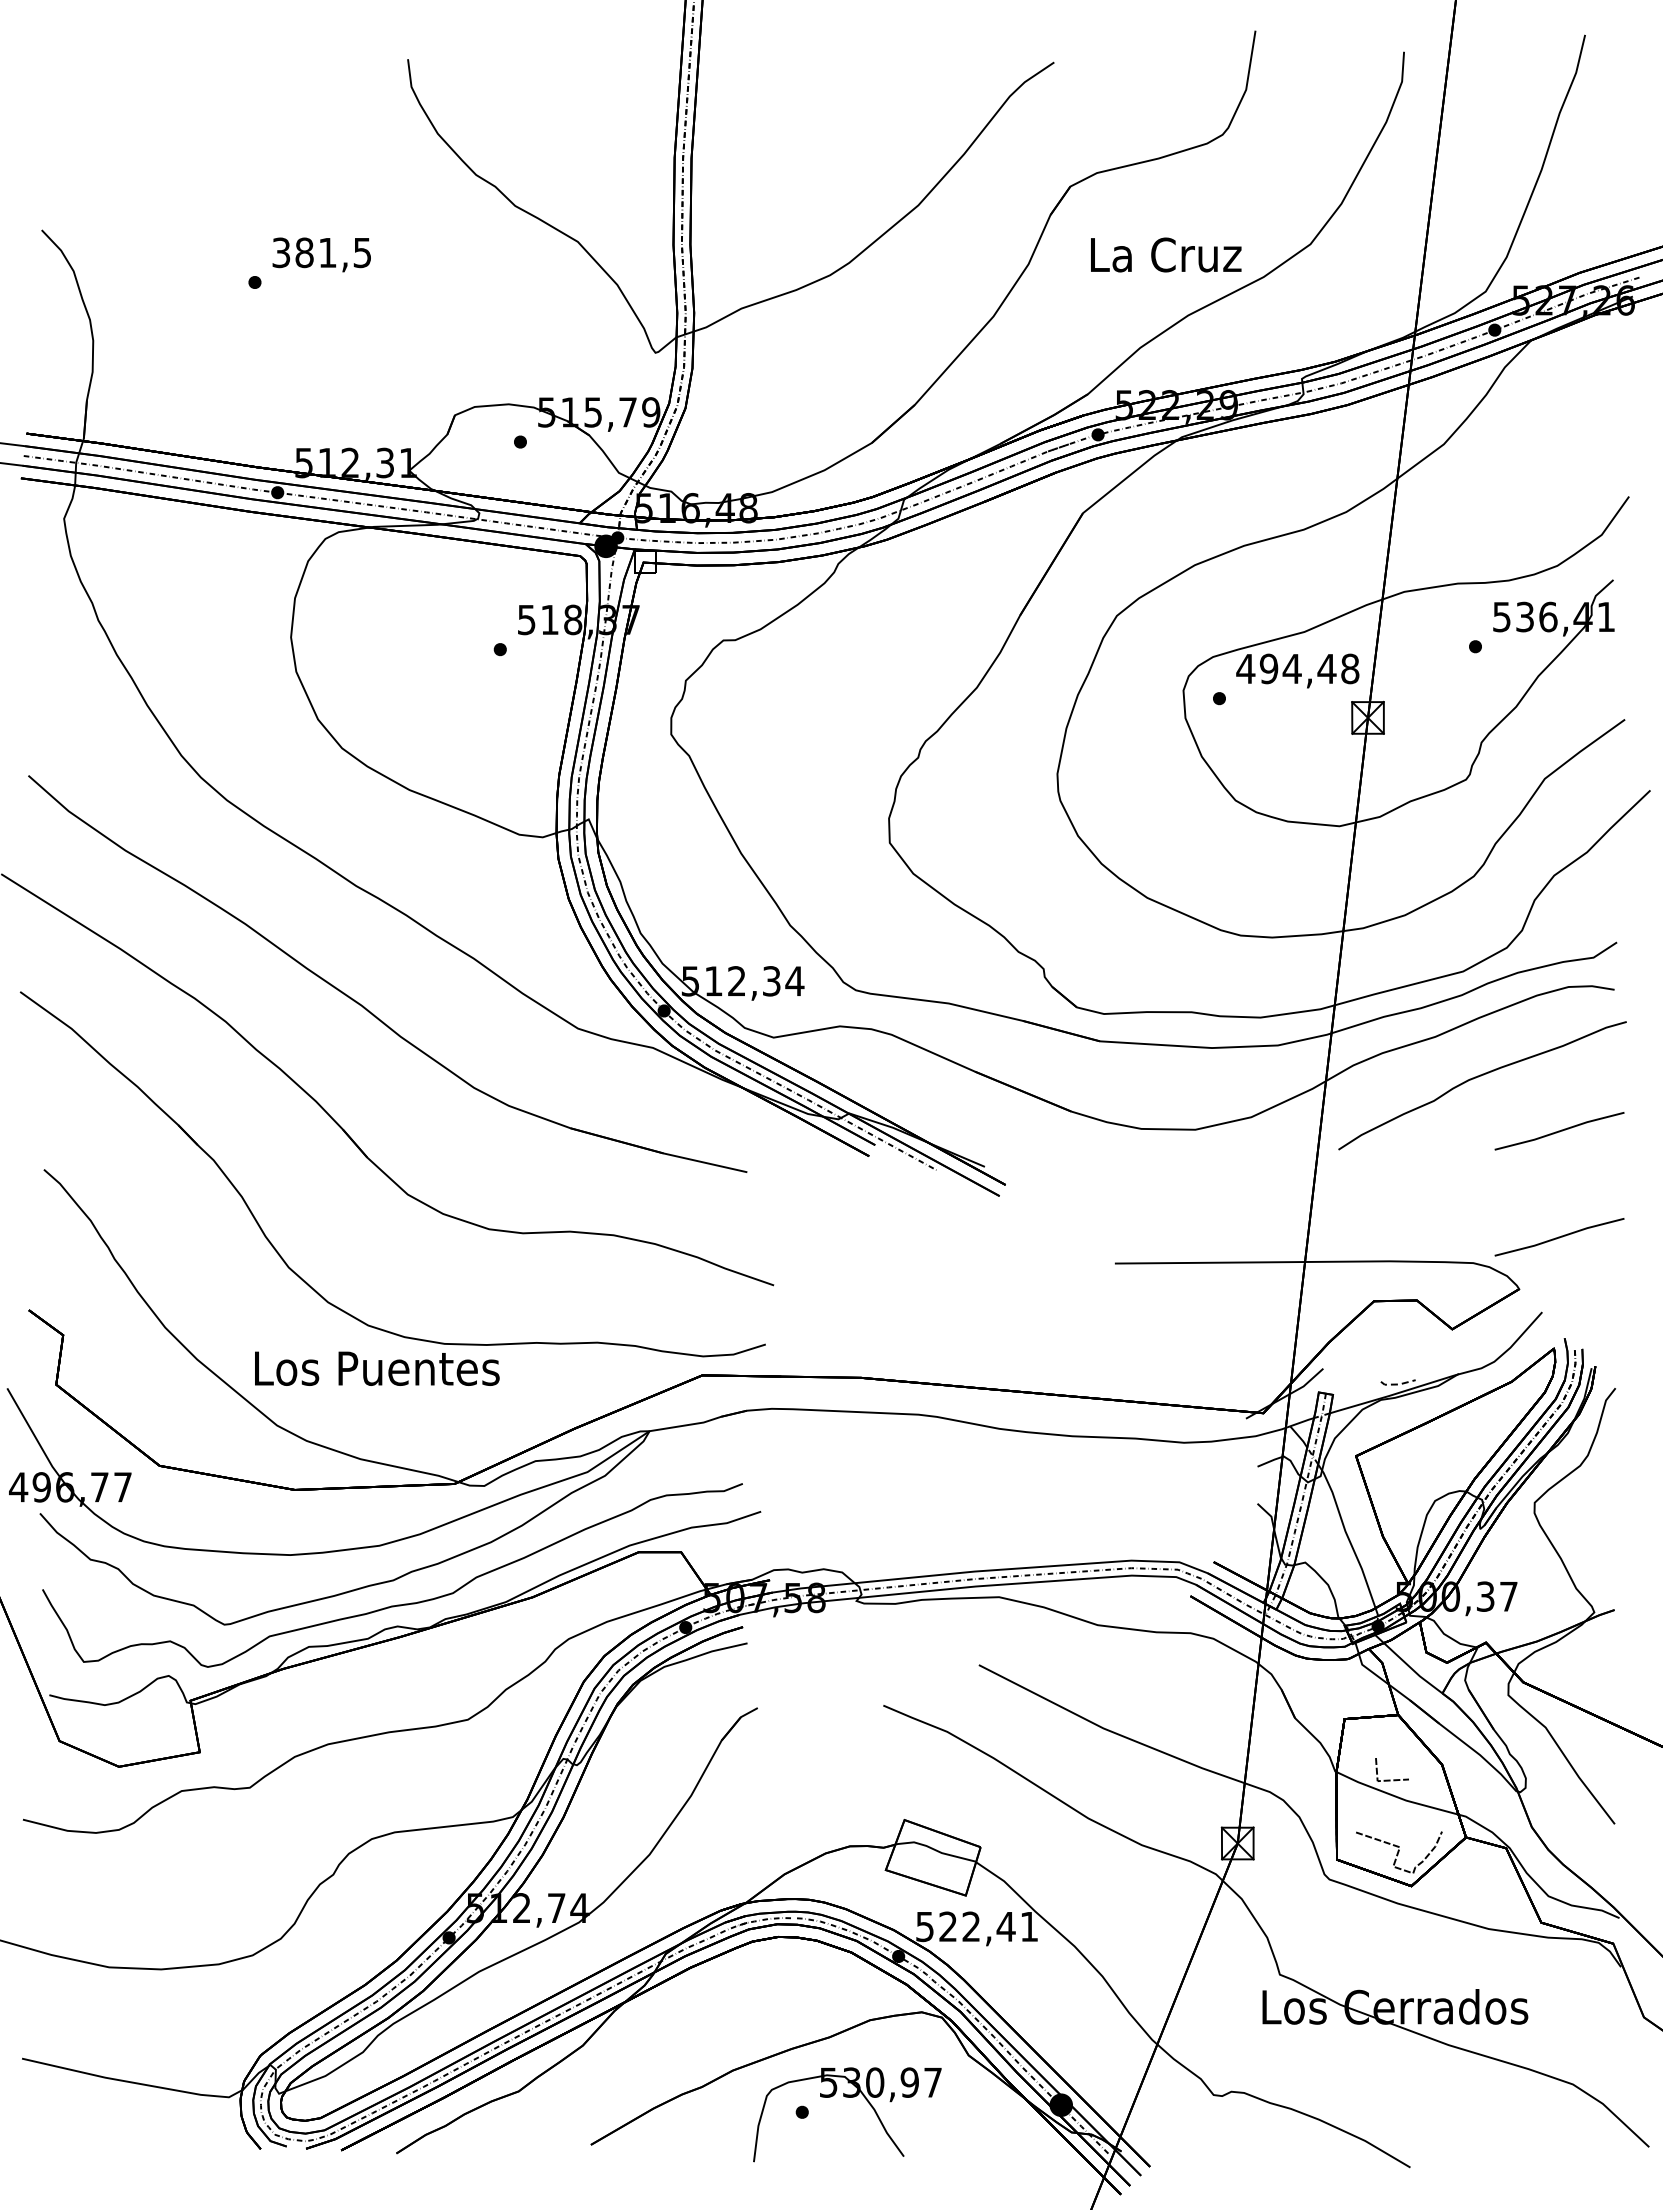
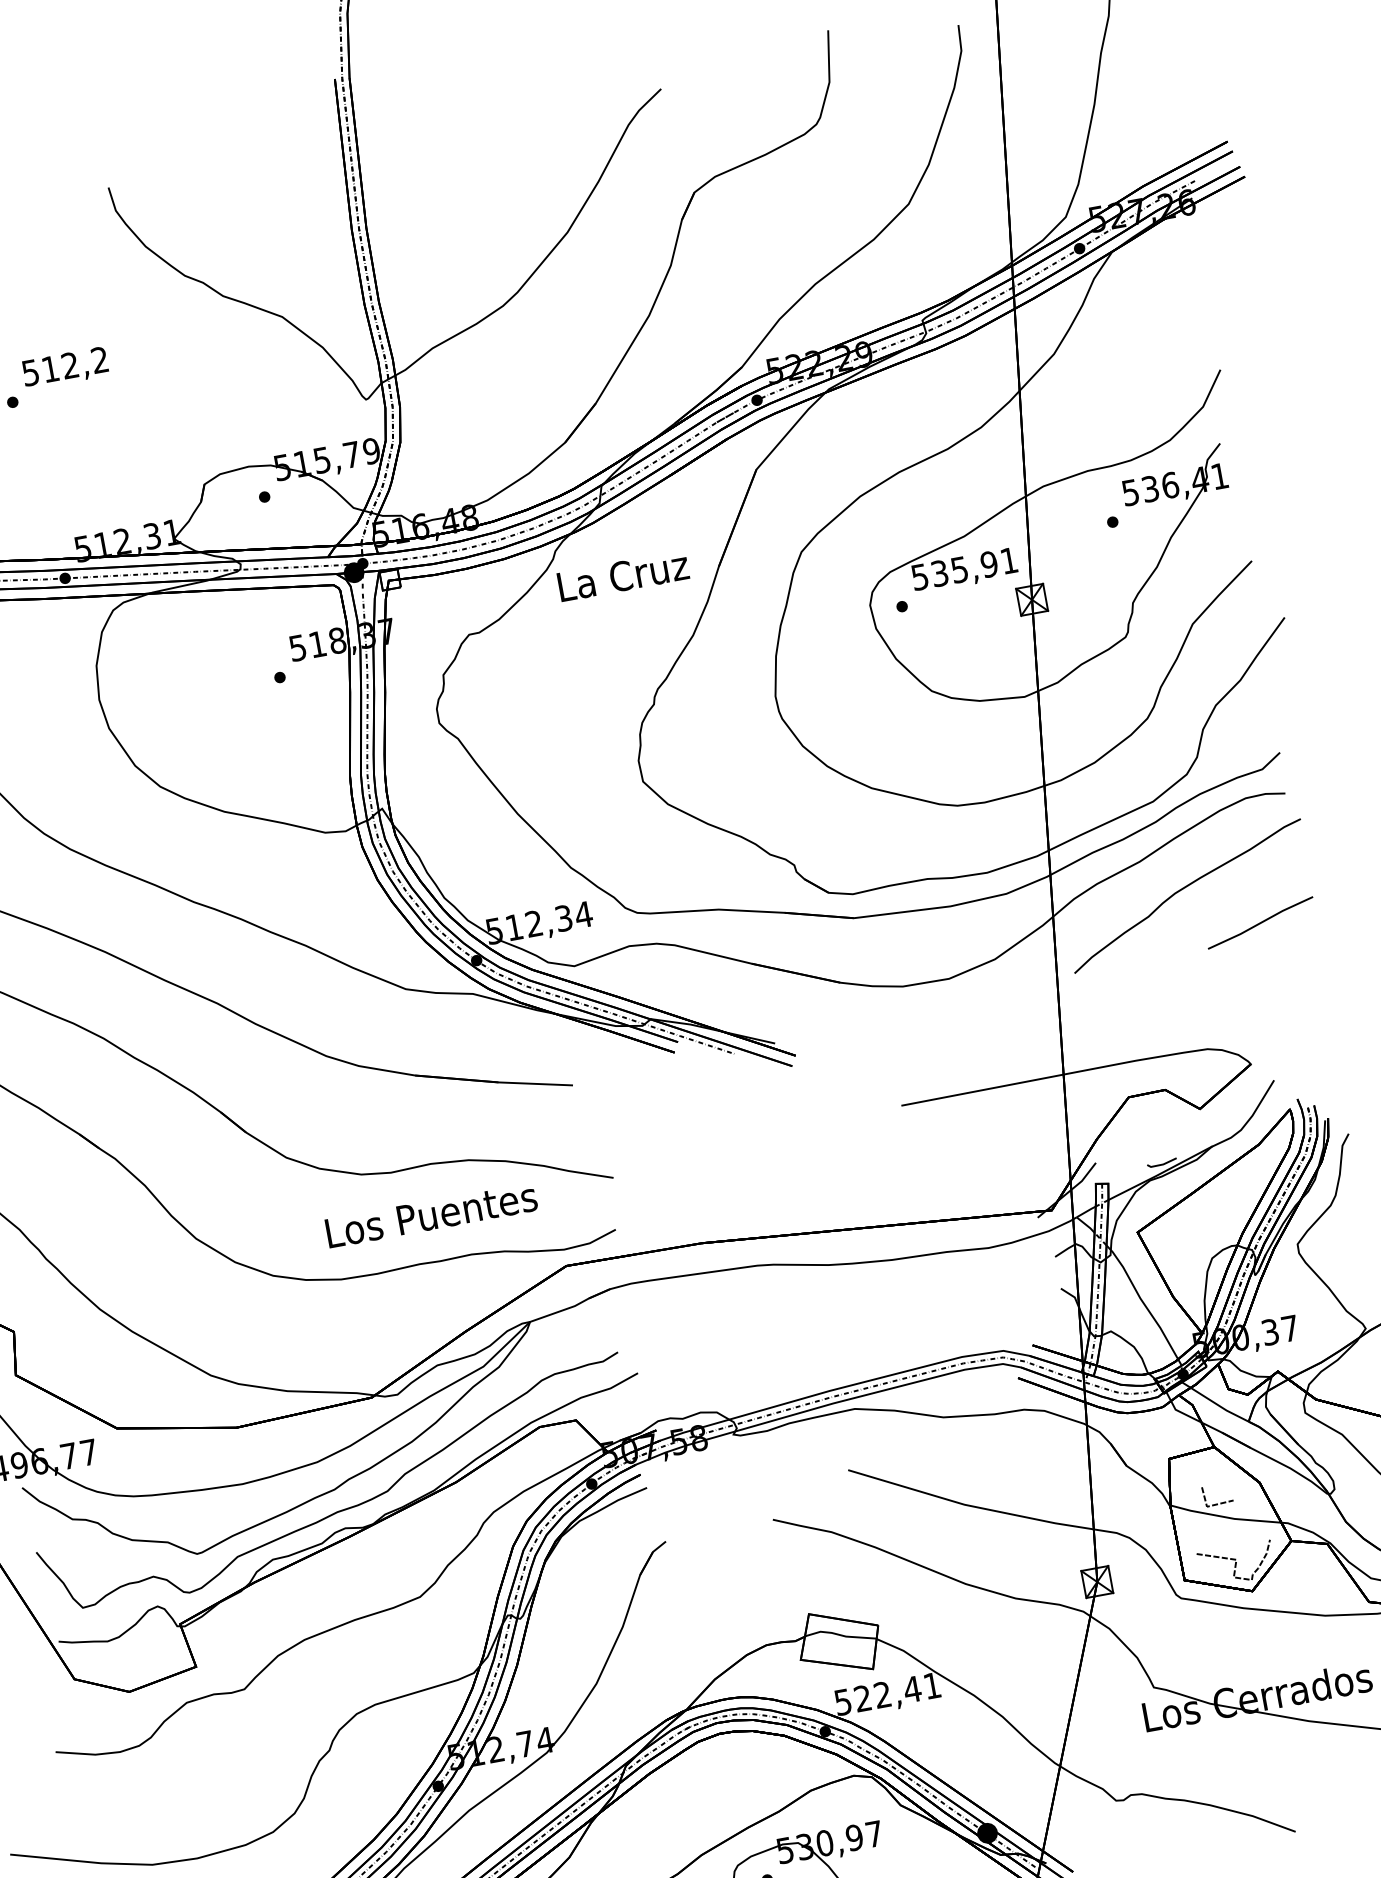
text: (321, 252) -> (64, 366), 381,5 -> 512,2
text: (1166, 254) -> (623, 575), moved
text: (1297, 668) -> (964, 568), 494,48 -> 535,91
line: (1559, 1237) -> (1277, 1013), removed
text: (377, 1368) -> (431, 1214), moved
line: (1398, 1384) -> (1162, 1164), dashed -> solid

